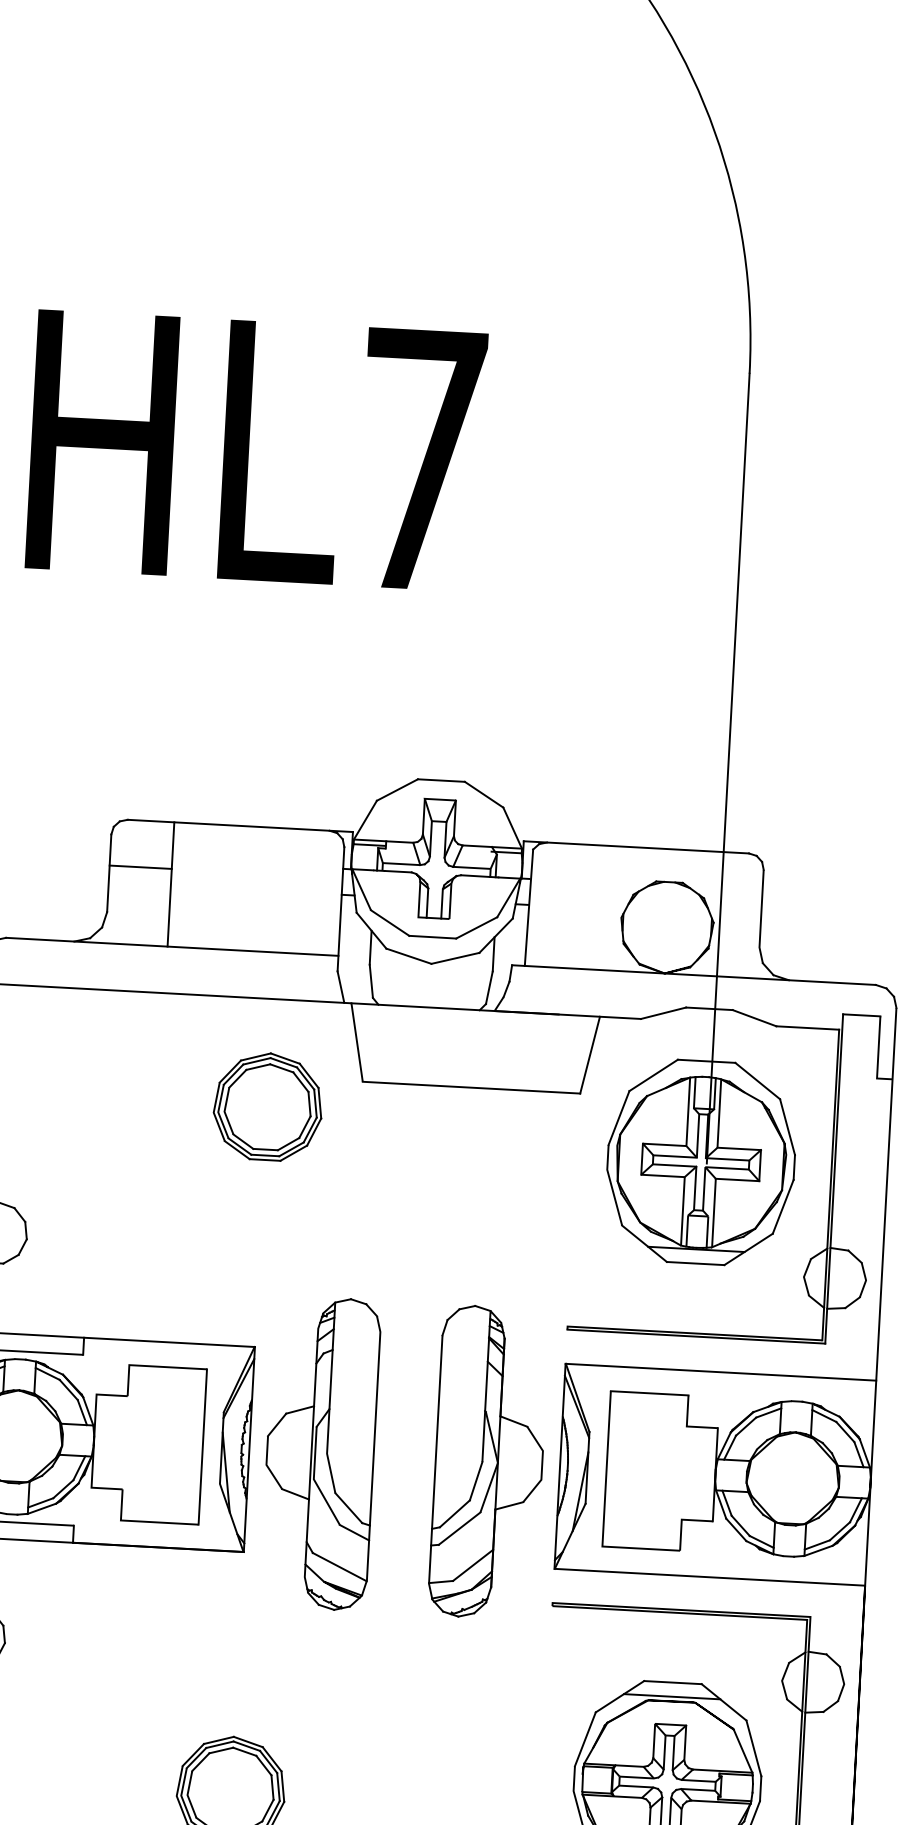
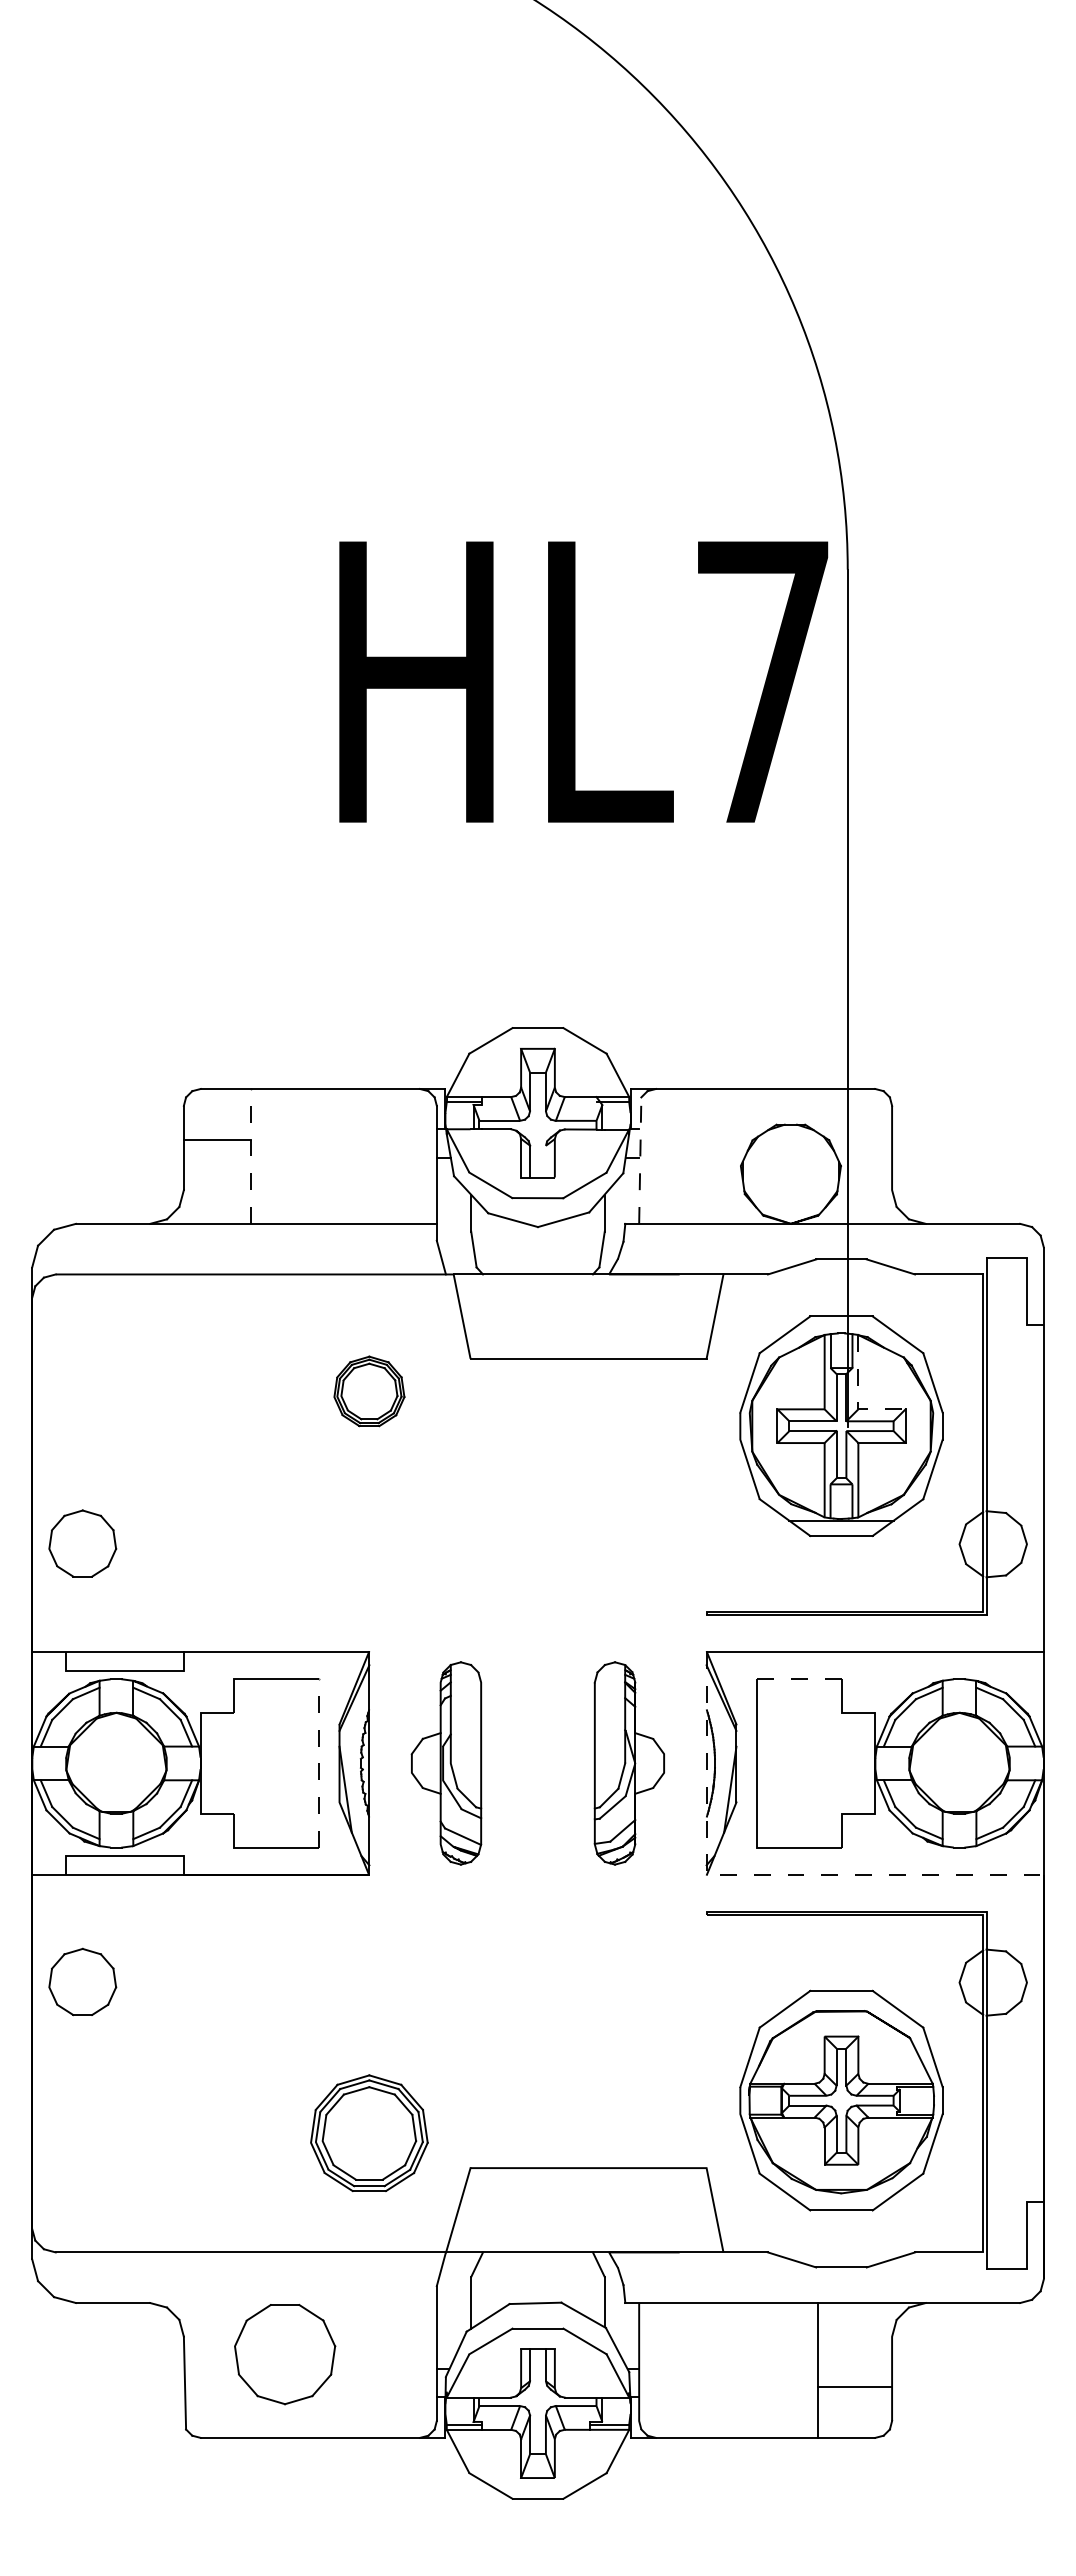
text: (256, 450) -> (583, 681), moved
line: (171, 883) -> (251, 1155), solid -> dashed
line: (441, 903) -> (545, 1161), removed
line: (529, 907) -> (640, 1160), solid -> dashed
part: (268, 1106) -> (369, 1391), size x0.6
line: (718, 1135) -> (858, 1396), solid -> dashed
line: (649, 1393) -> (799, 1679), solid -> dashed
line: (202, 1446) -> (318, 1762), solid -> dashed
part: (320, 1453) -> (446, 1763), size x0.6
part: (489, 1462) -> (629, 1763), size x0.6
line: (606, 1571) -> (763, 1874), solid -> dashed
line: (672, 1696) -> (841, 2006), removed

